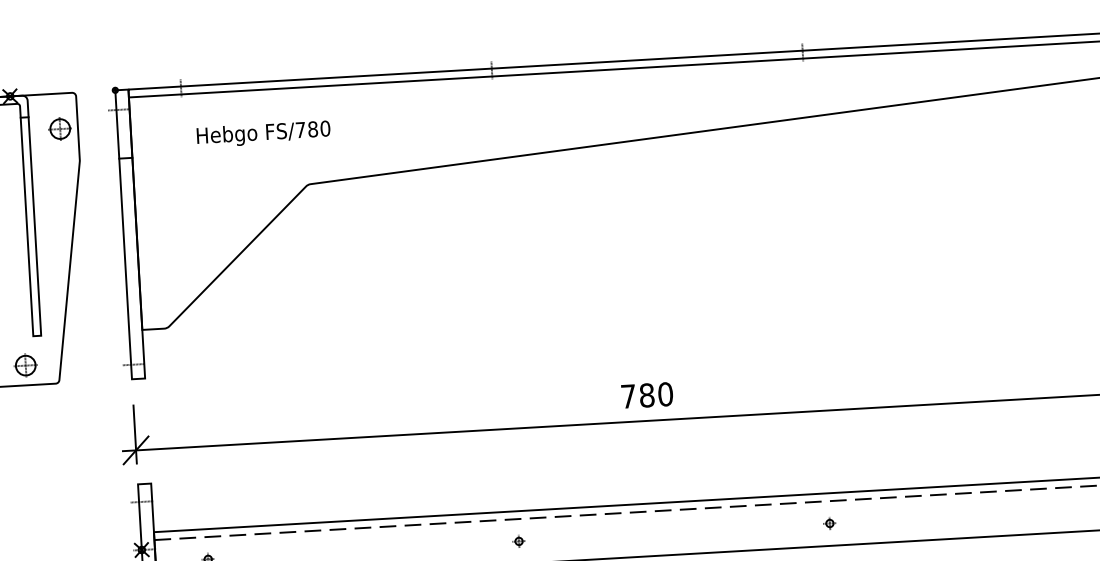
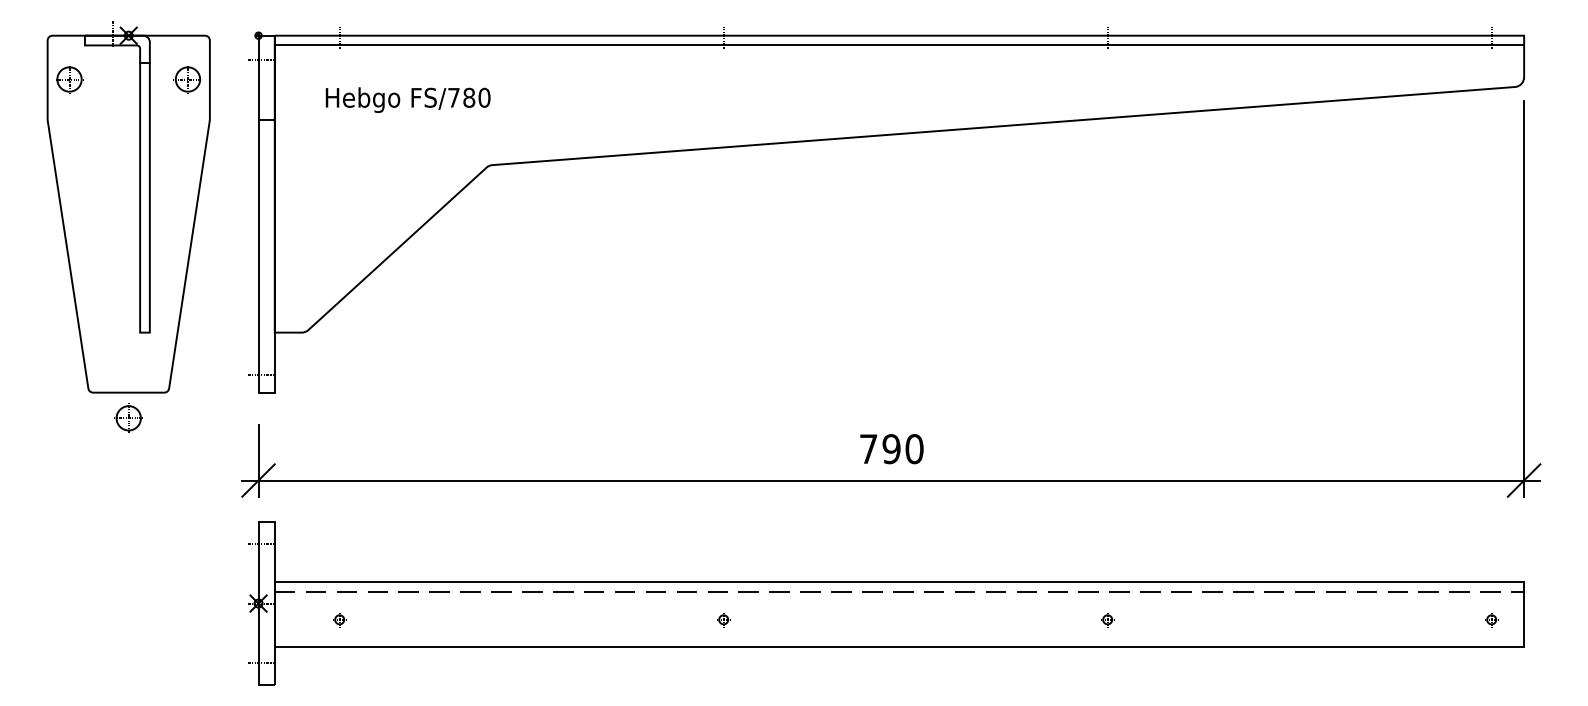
text: (263, 133) -> (407, 99), moved
part: (25, 364) -> (128, 417), moved
text: (646, 395) -> (891, 449), 780 -> 790

